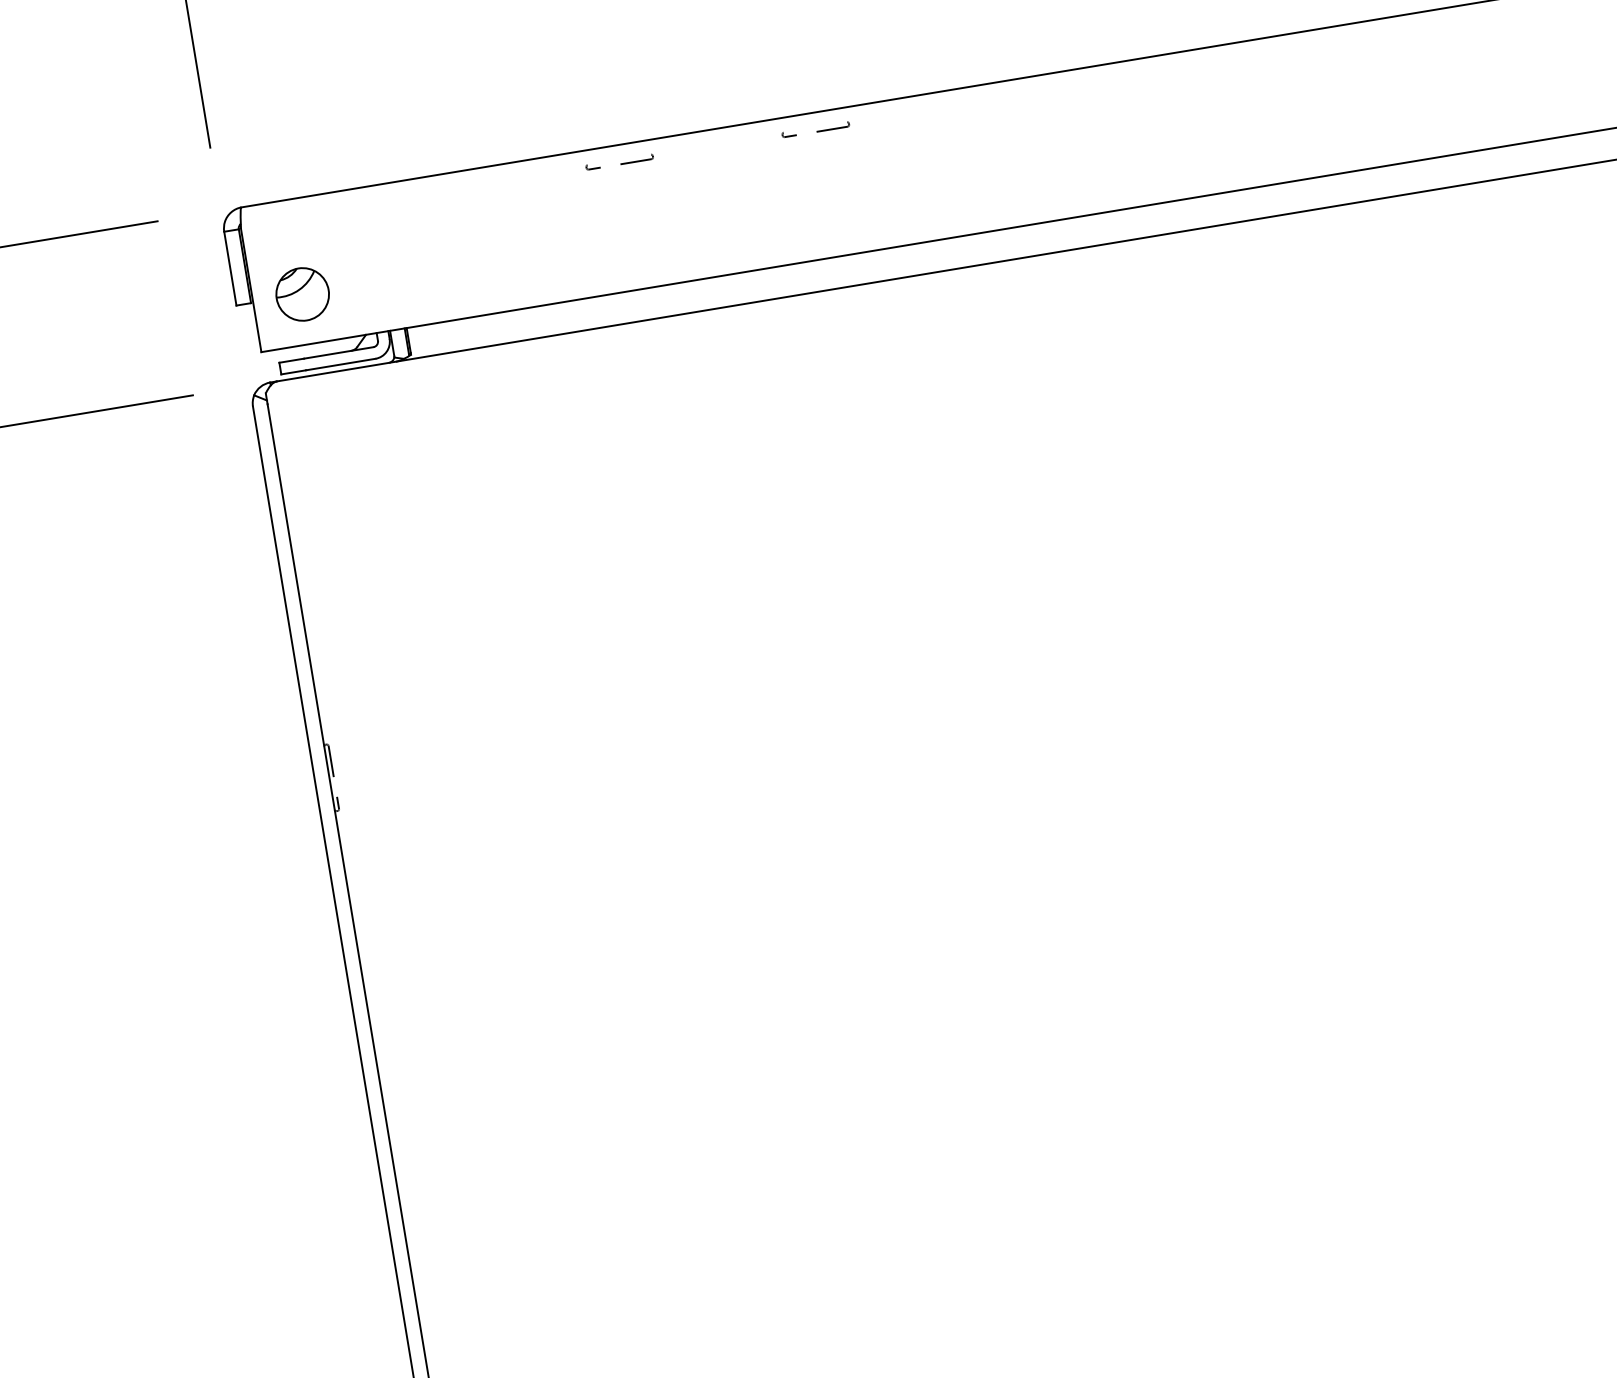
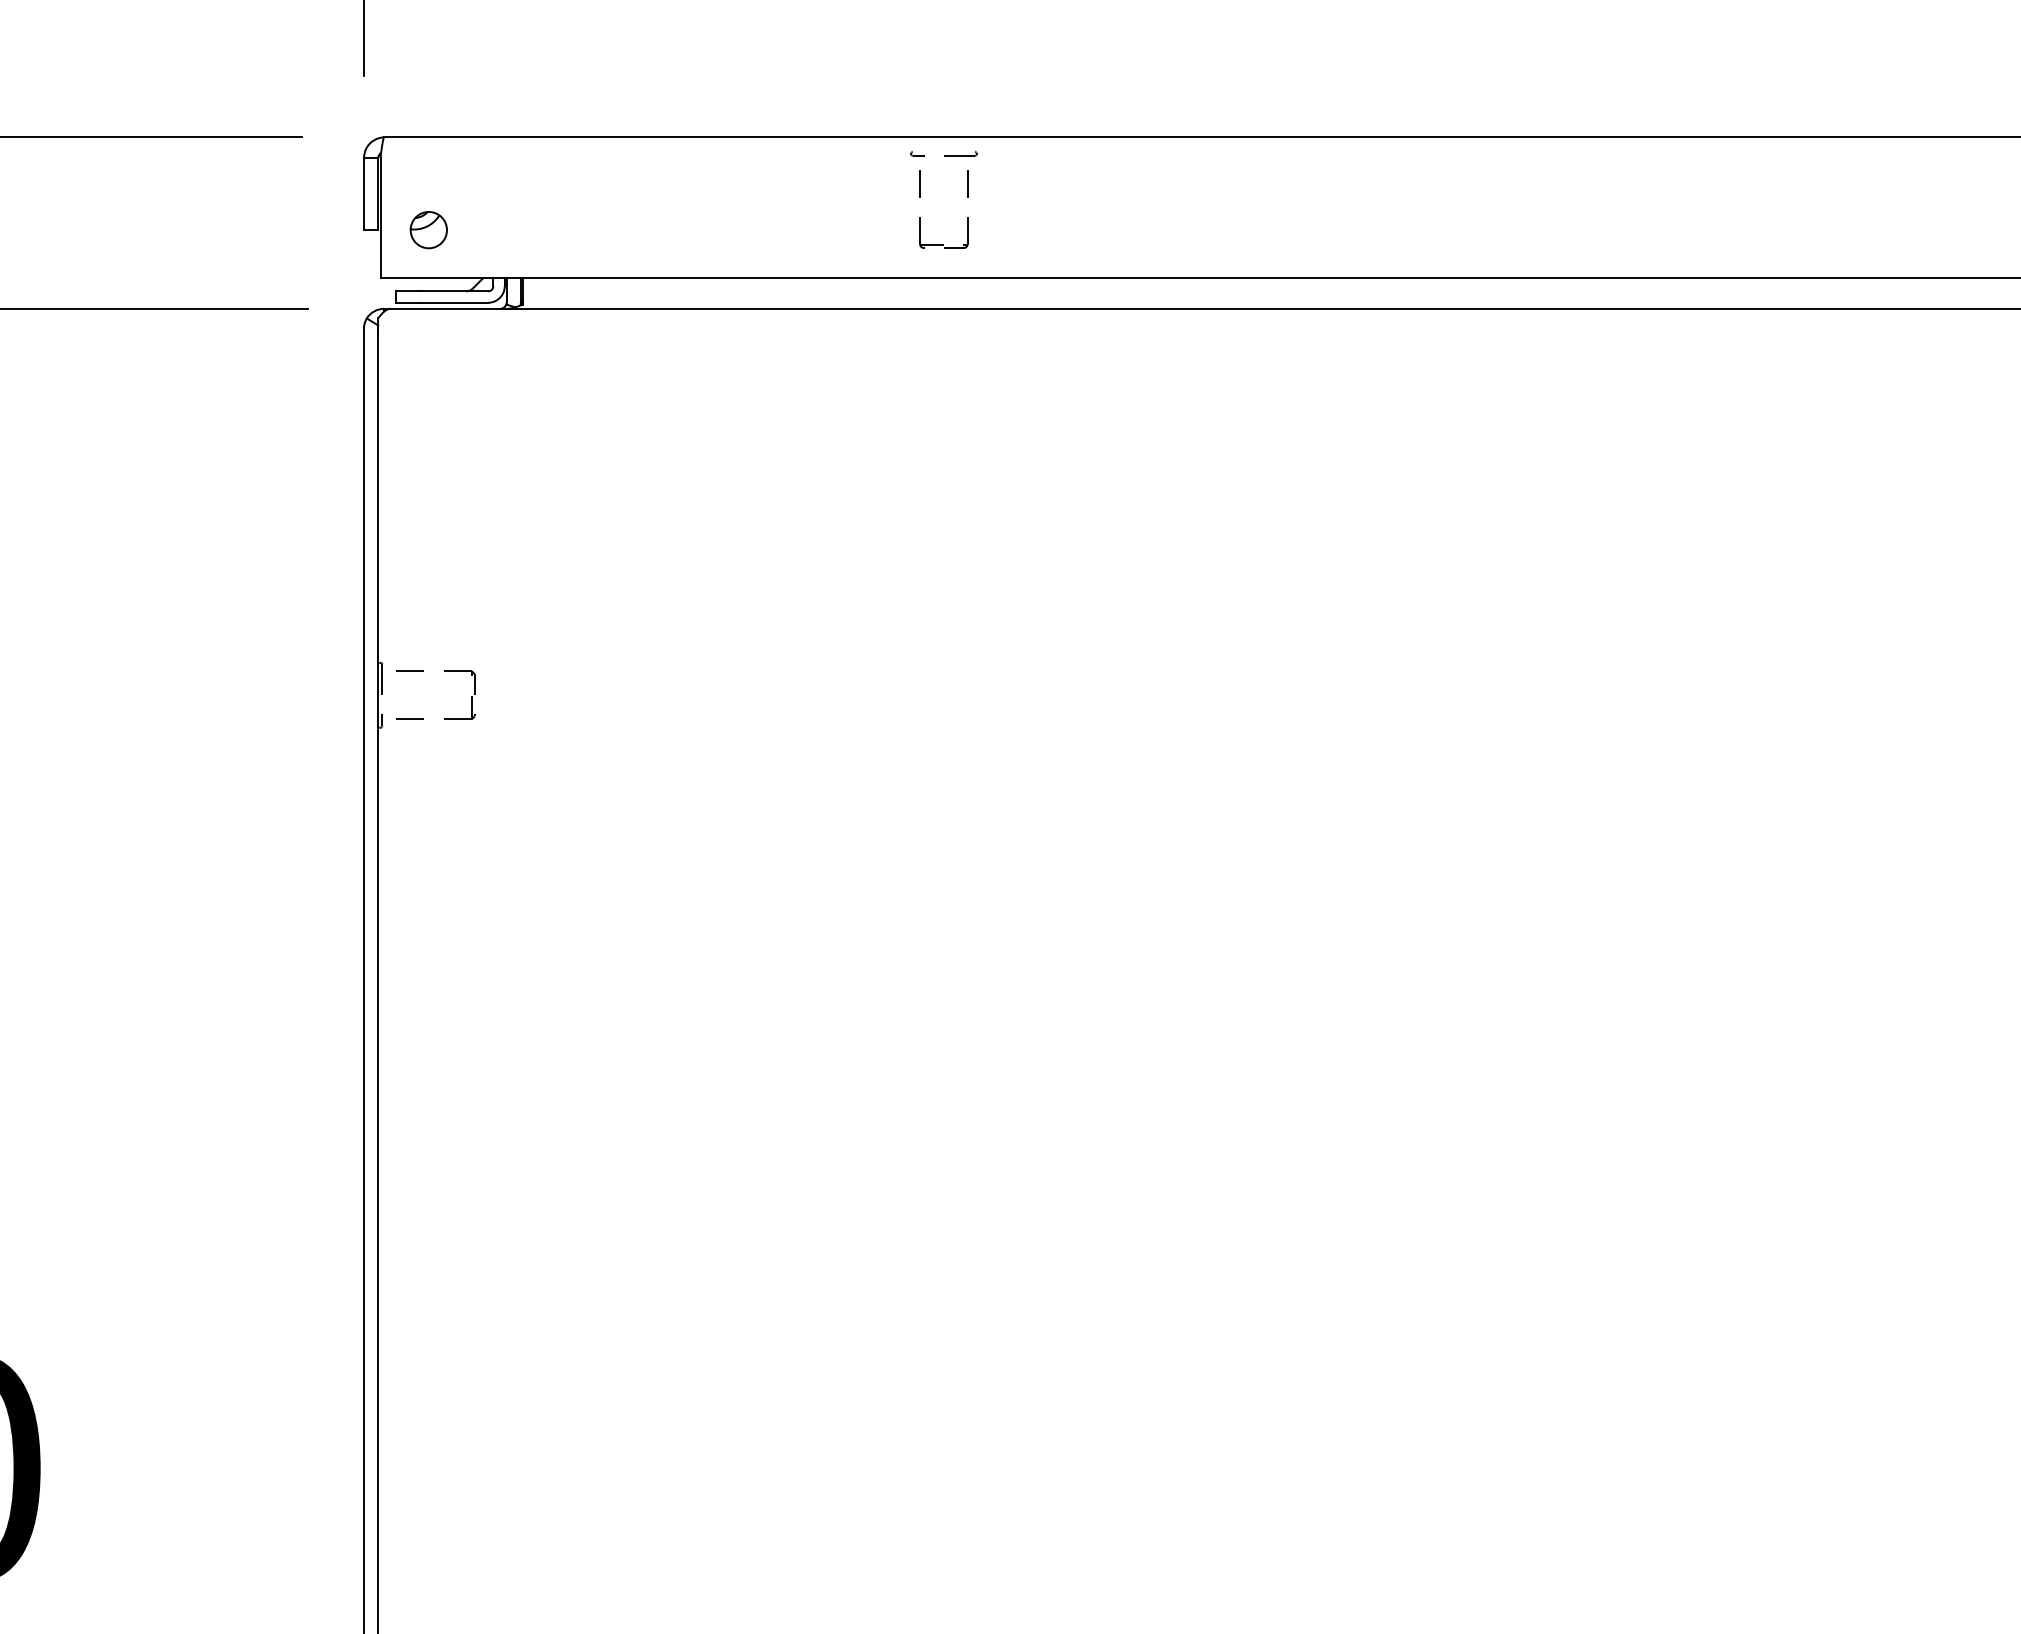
part: (619, 161) -> (751, 153), removed
part: (802, 198) -> (920, 217), added
part: (302, 295) -> (428, 230), size x0.71
part: (393, 742) -> (444, 671), added

